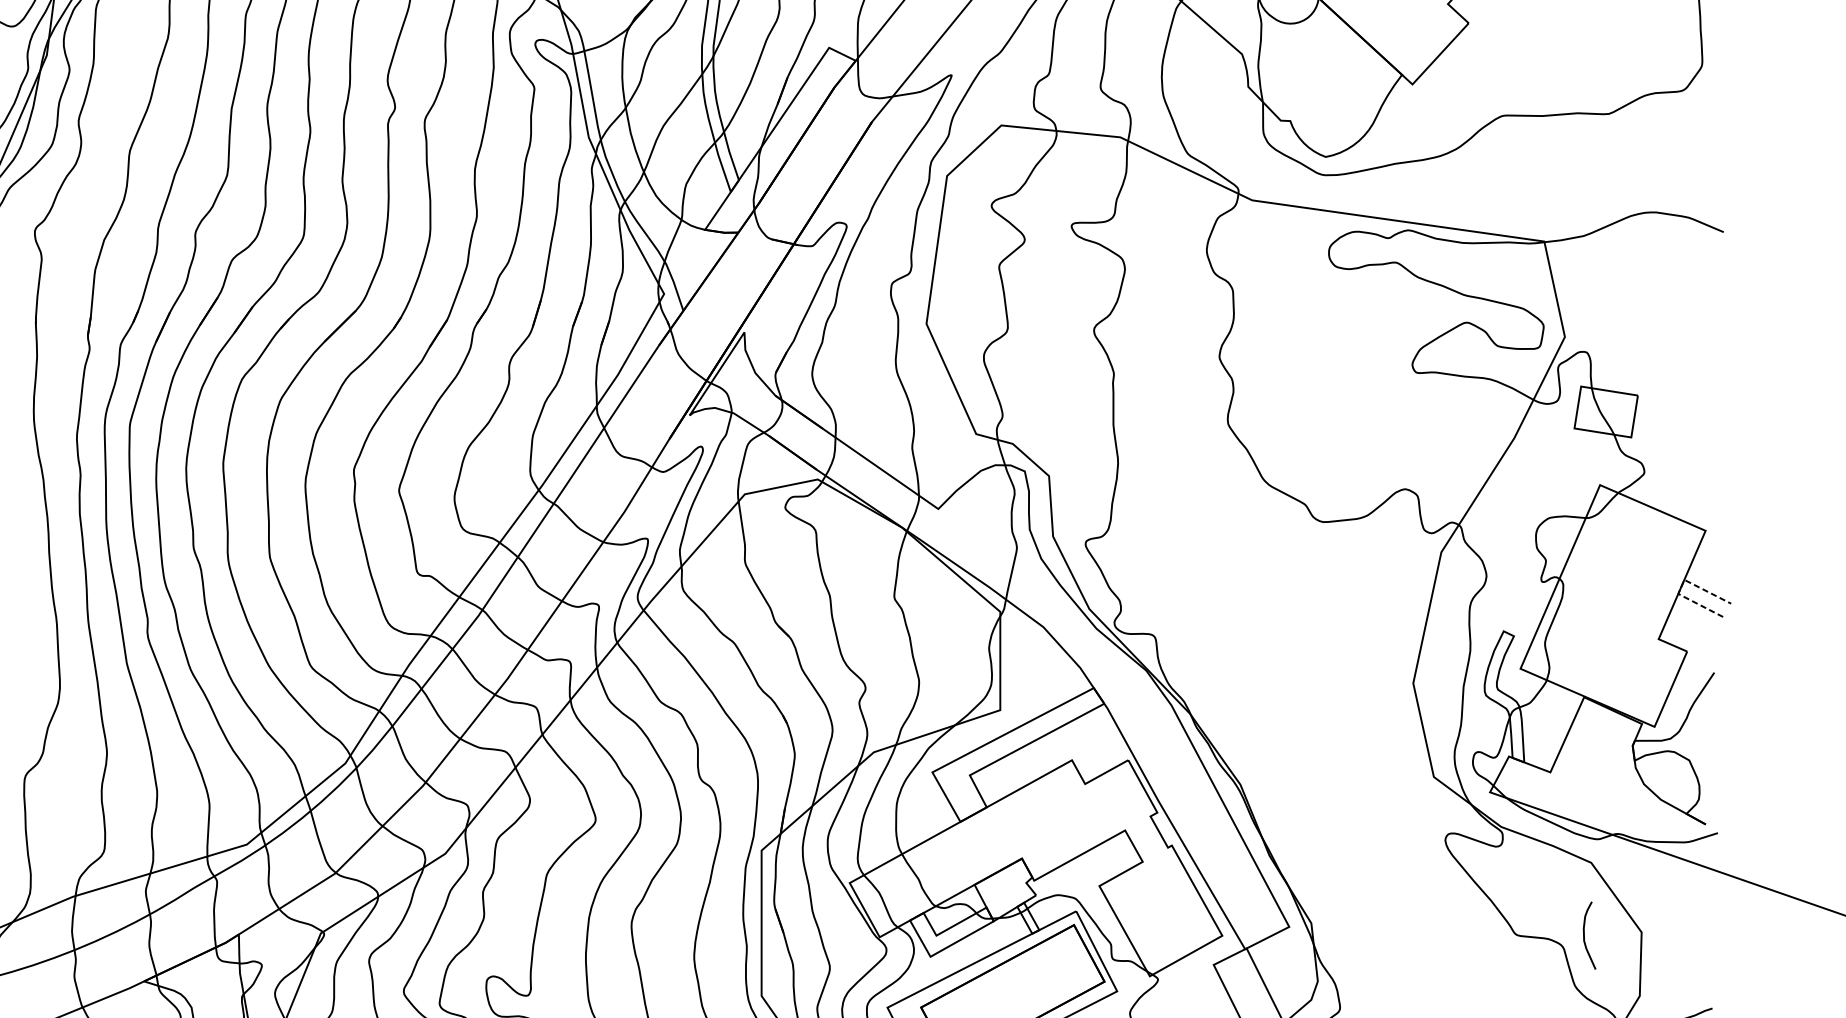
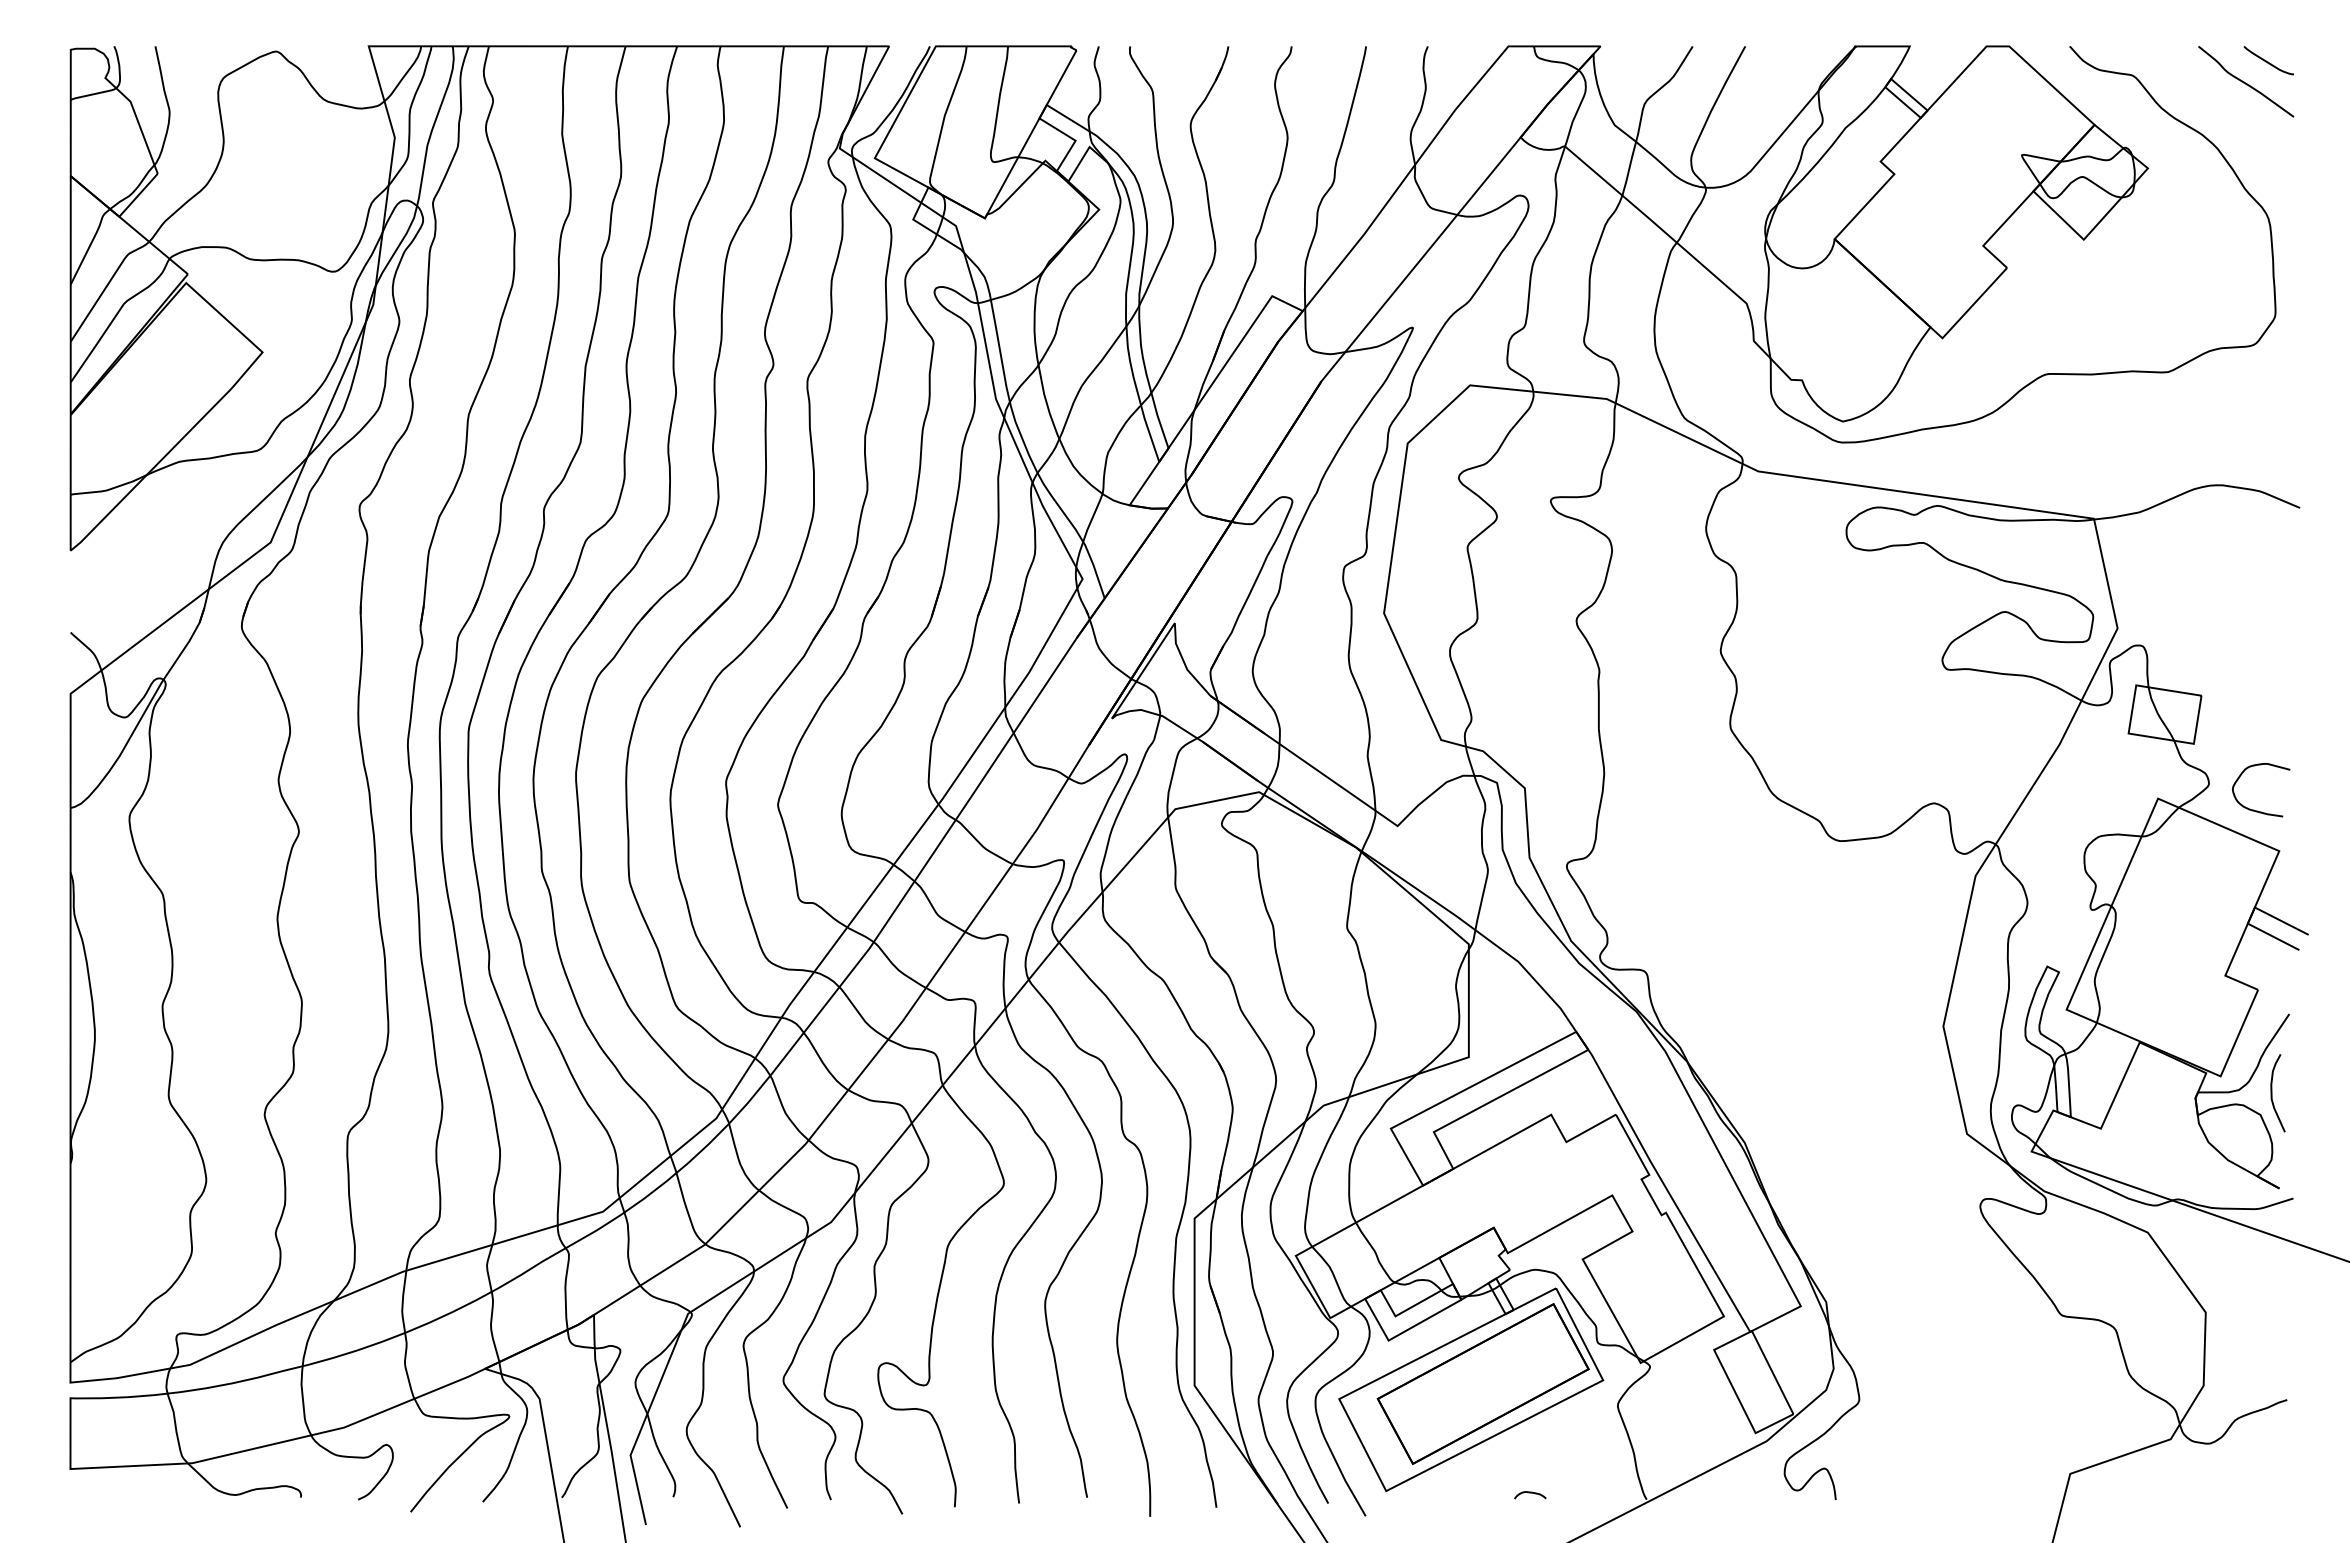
curve: (1684, 494) -> (2254, 809), added
line: (1682, 585) -> (2252, 913), dashed -> solid
curve: (1584, 935) -> (2272, 1093), moved

